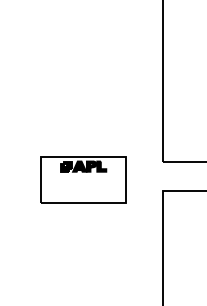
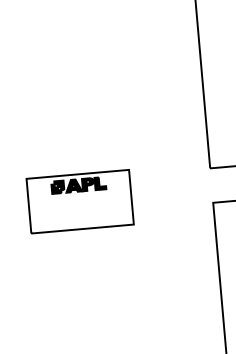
part: (83, 179) -> (79, 201), moved

